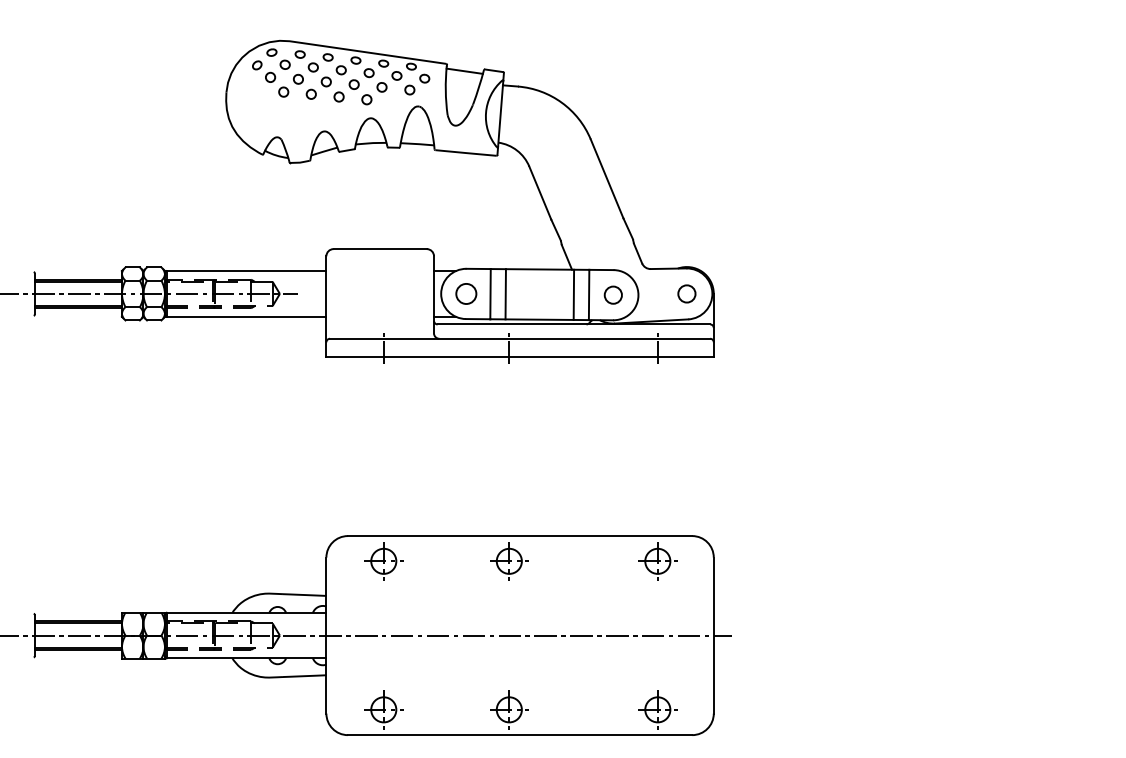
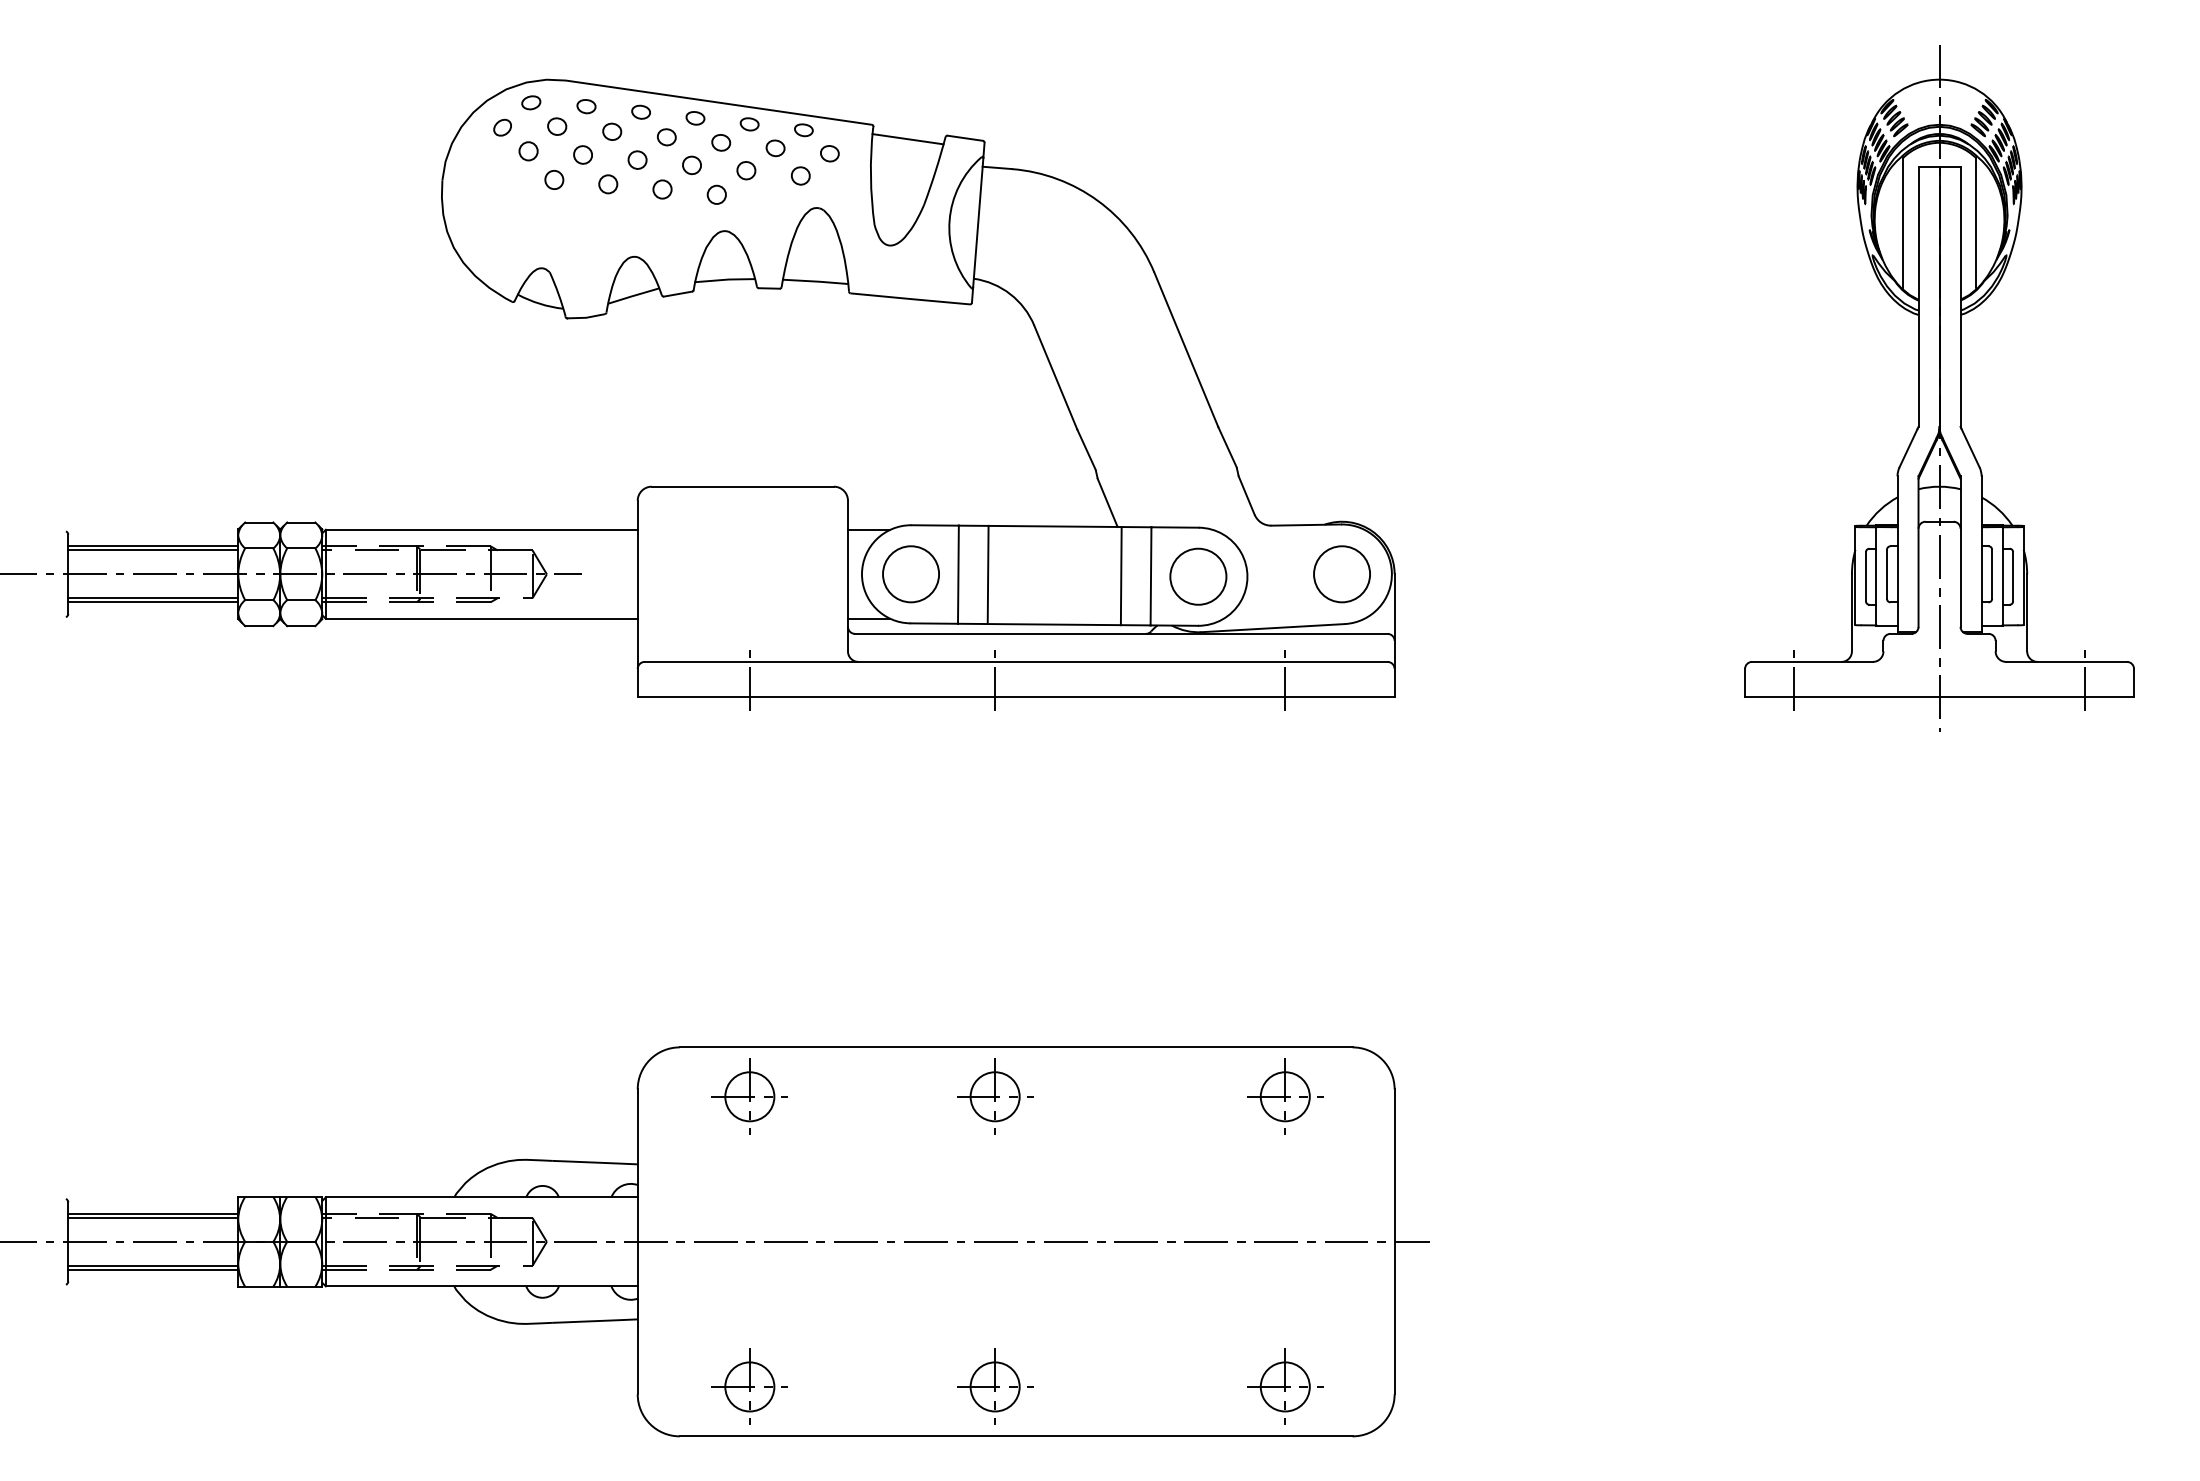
part: (992, 198) -> (1939, 387), added
circle: (466, 293) -> (911, 573), size x1.43
circle: (686, 293) -> (1341, 573), size x1.67
circle: (613, 294) -> (1198, 575), size x1.67

